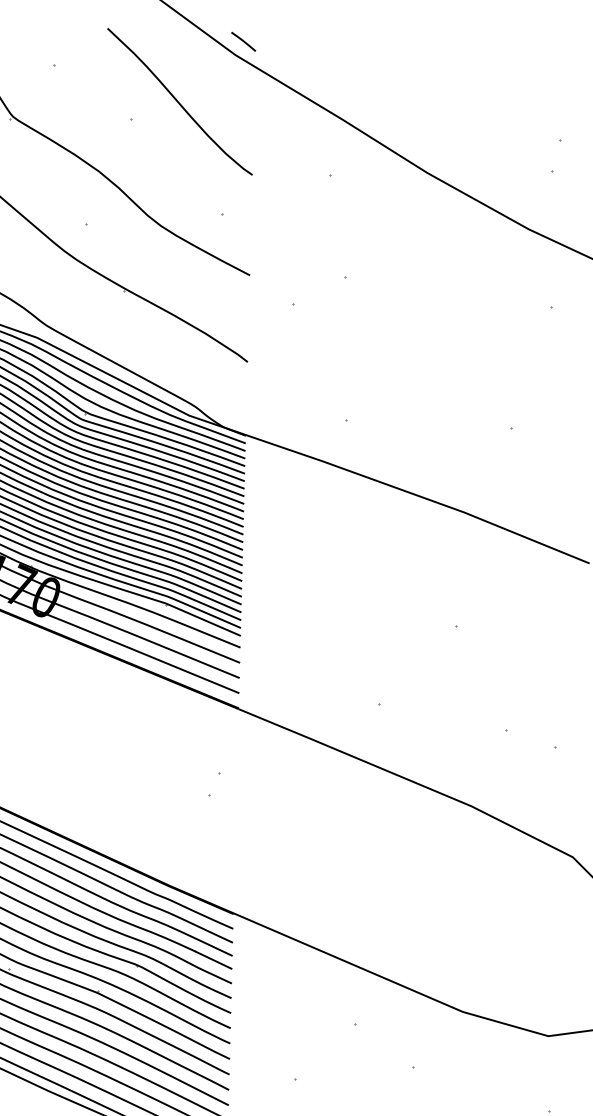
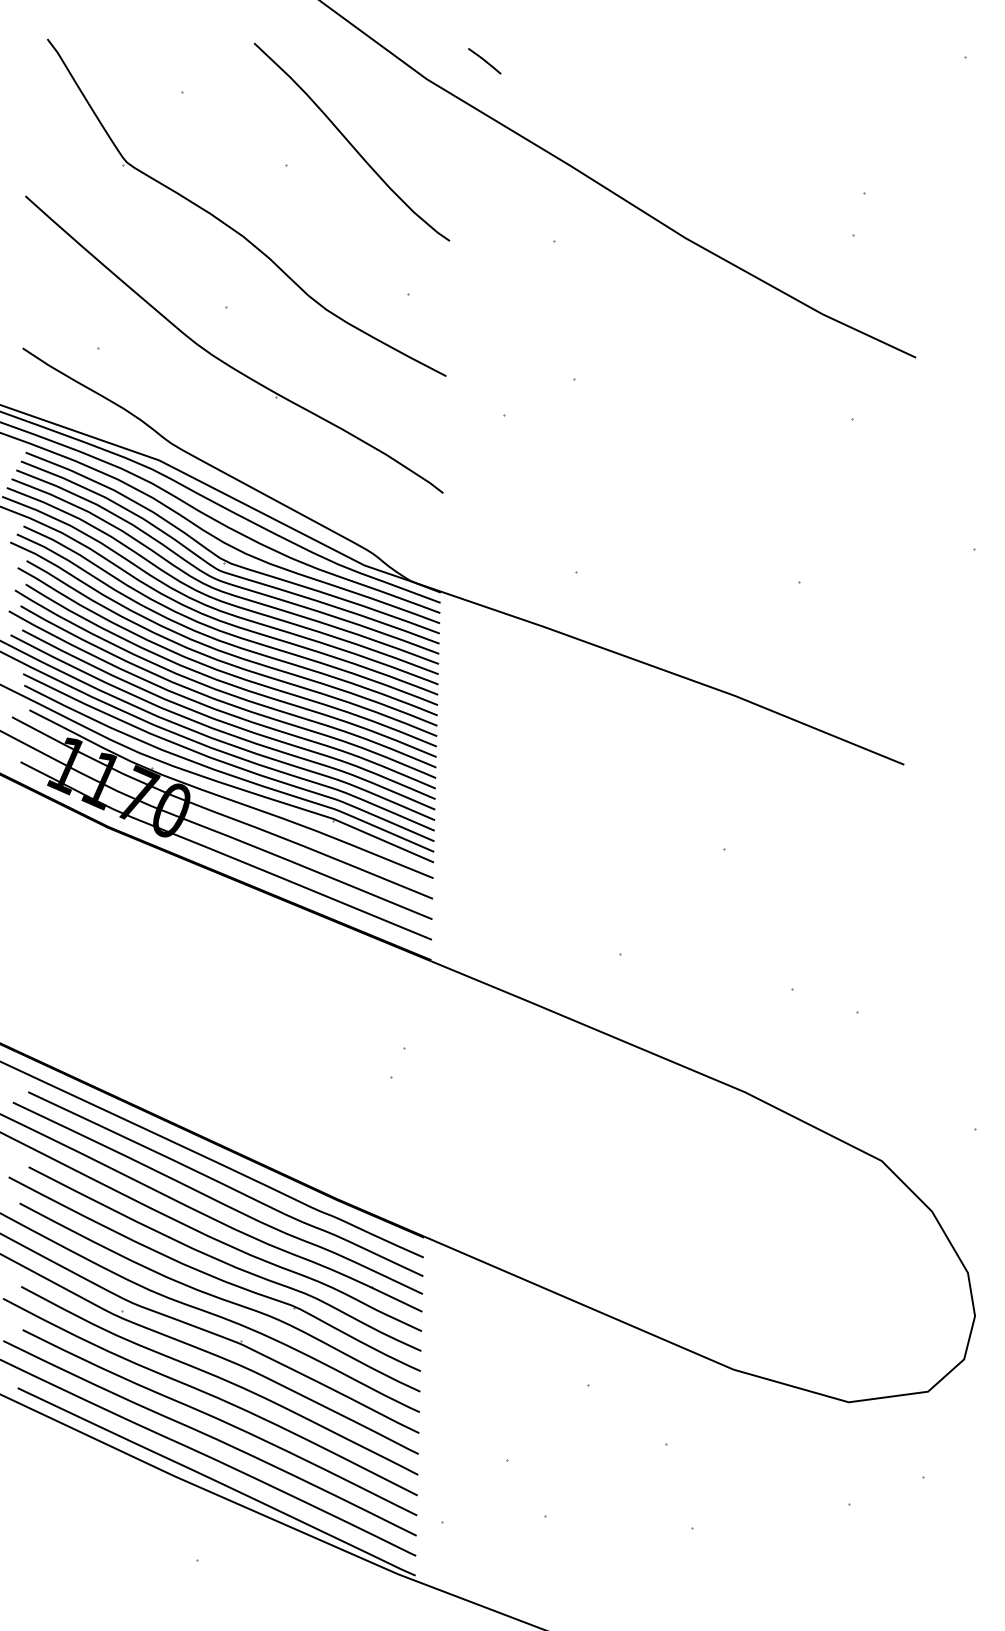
line: (243, 41) -> (484, 61), moved

